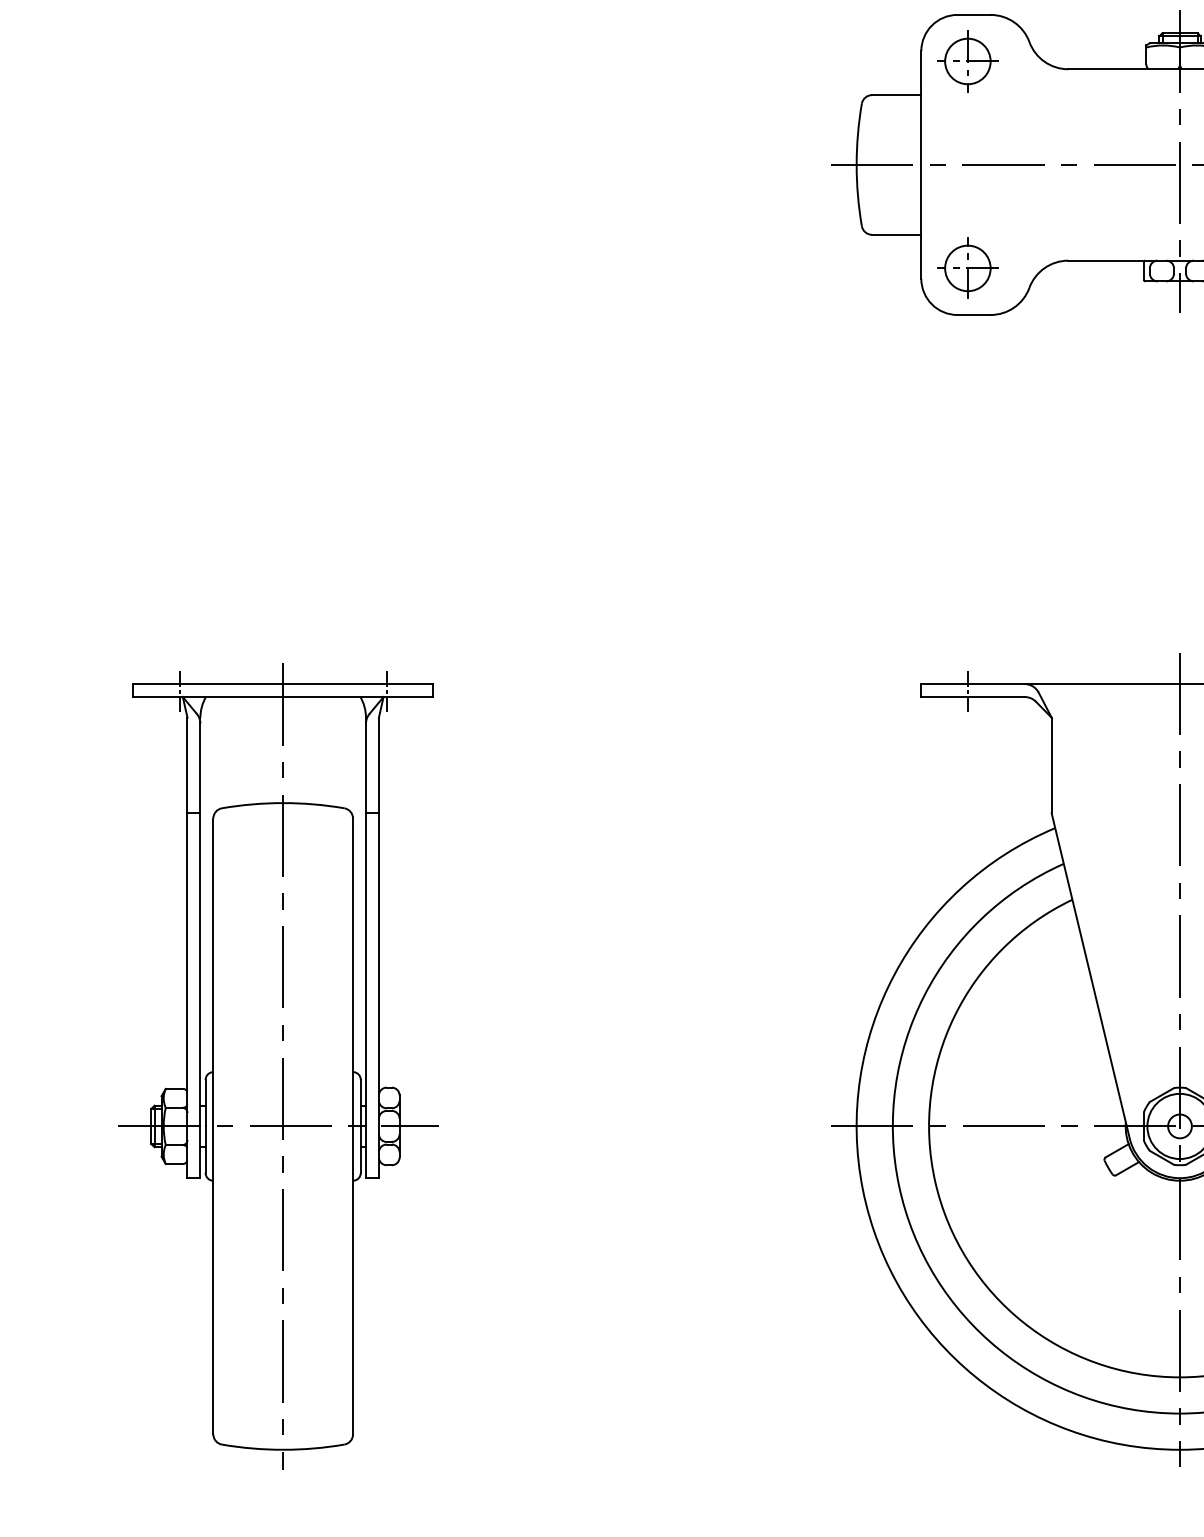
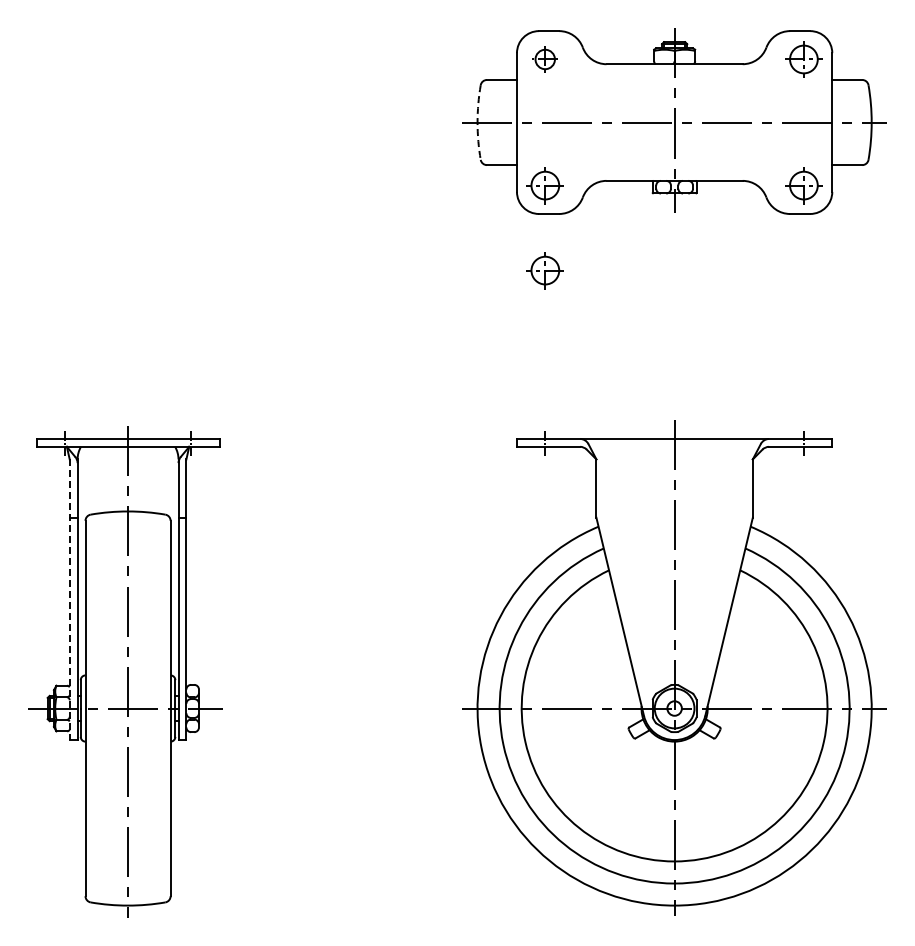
part: (966, 61) -> (544, 59), size x0.7
arc: (856, 164) -> (477, 122), solid -> dashed
part: (966, 407) -> (544, 270), added
line: (187, 949) -> (69, 600), solid -> dashed

